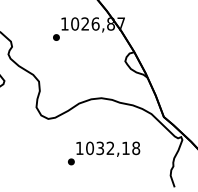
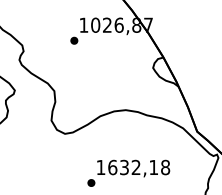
text: (90, 147) -> (113, 166), 1032,18 -> 1632,18

